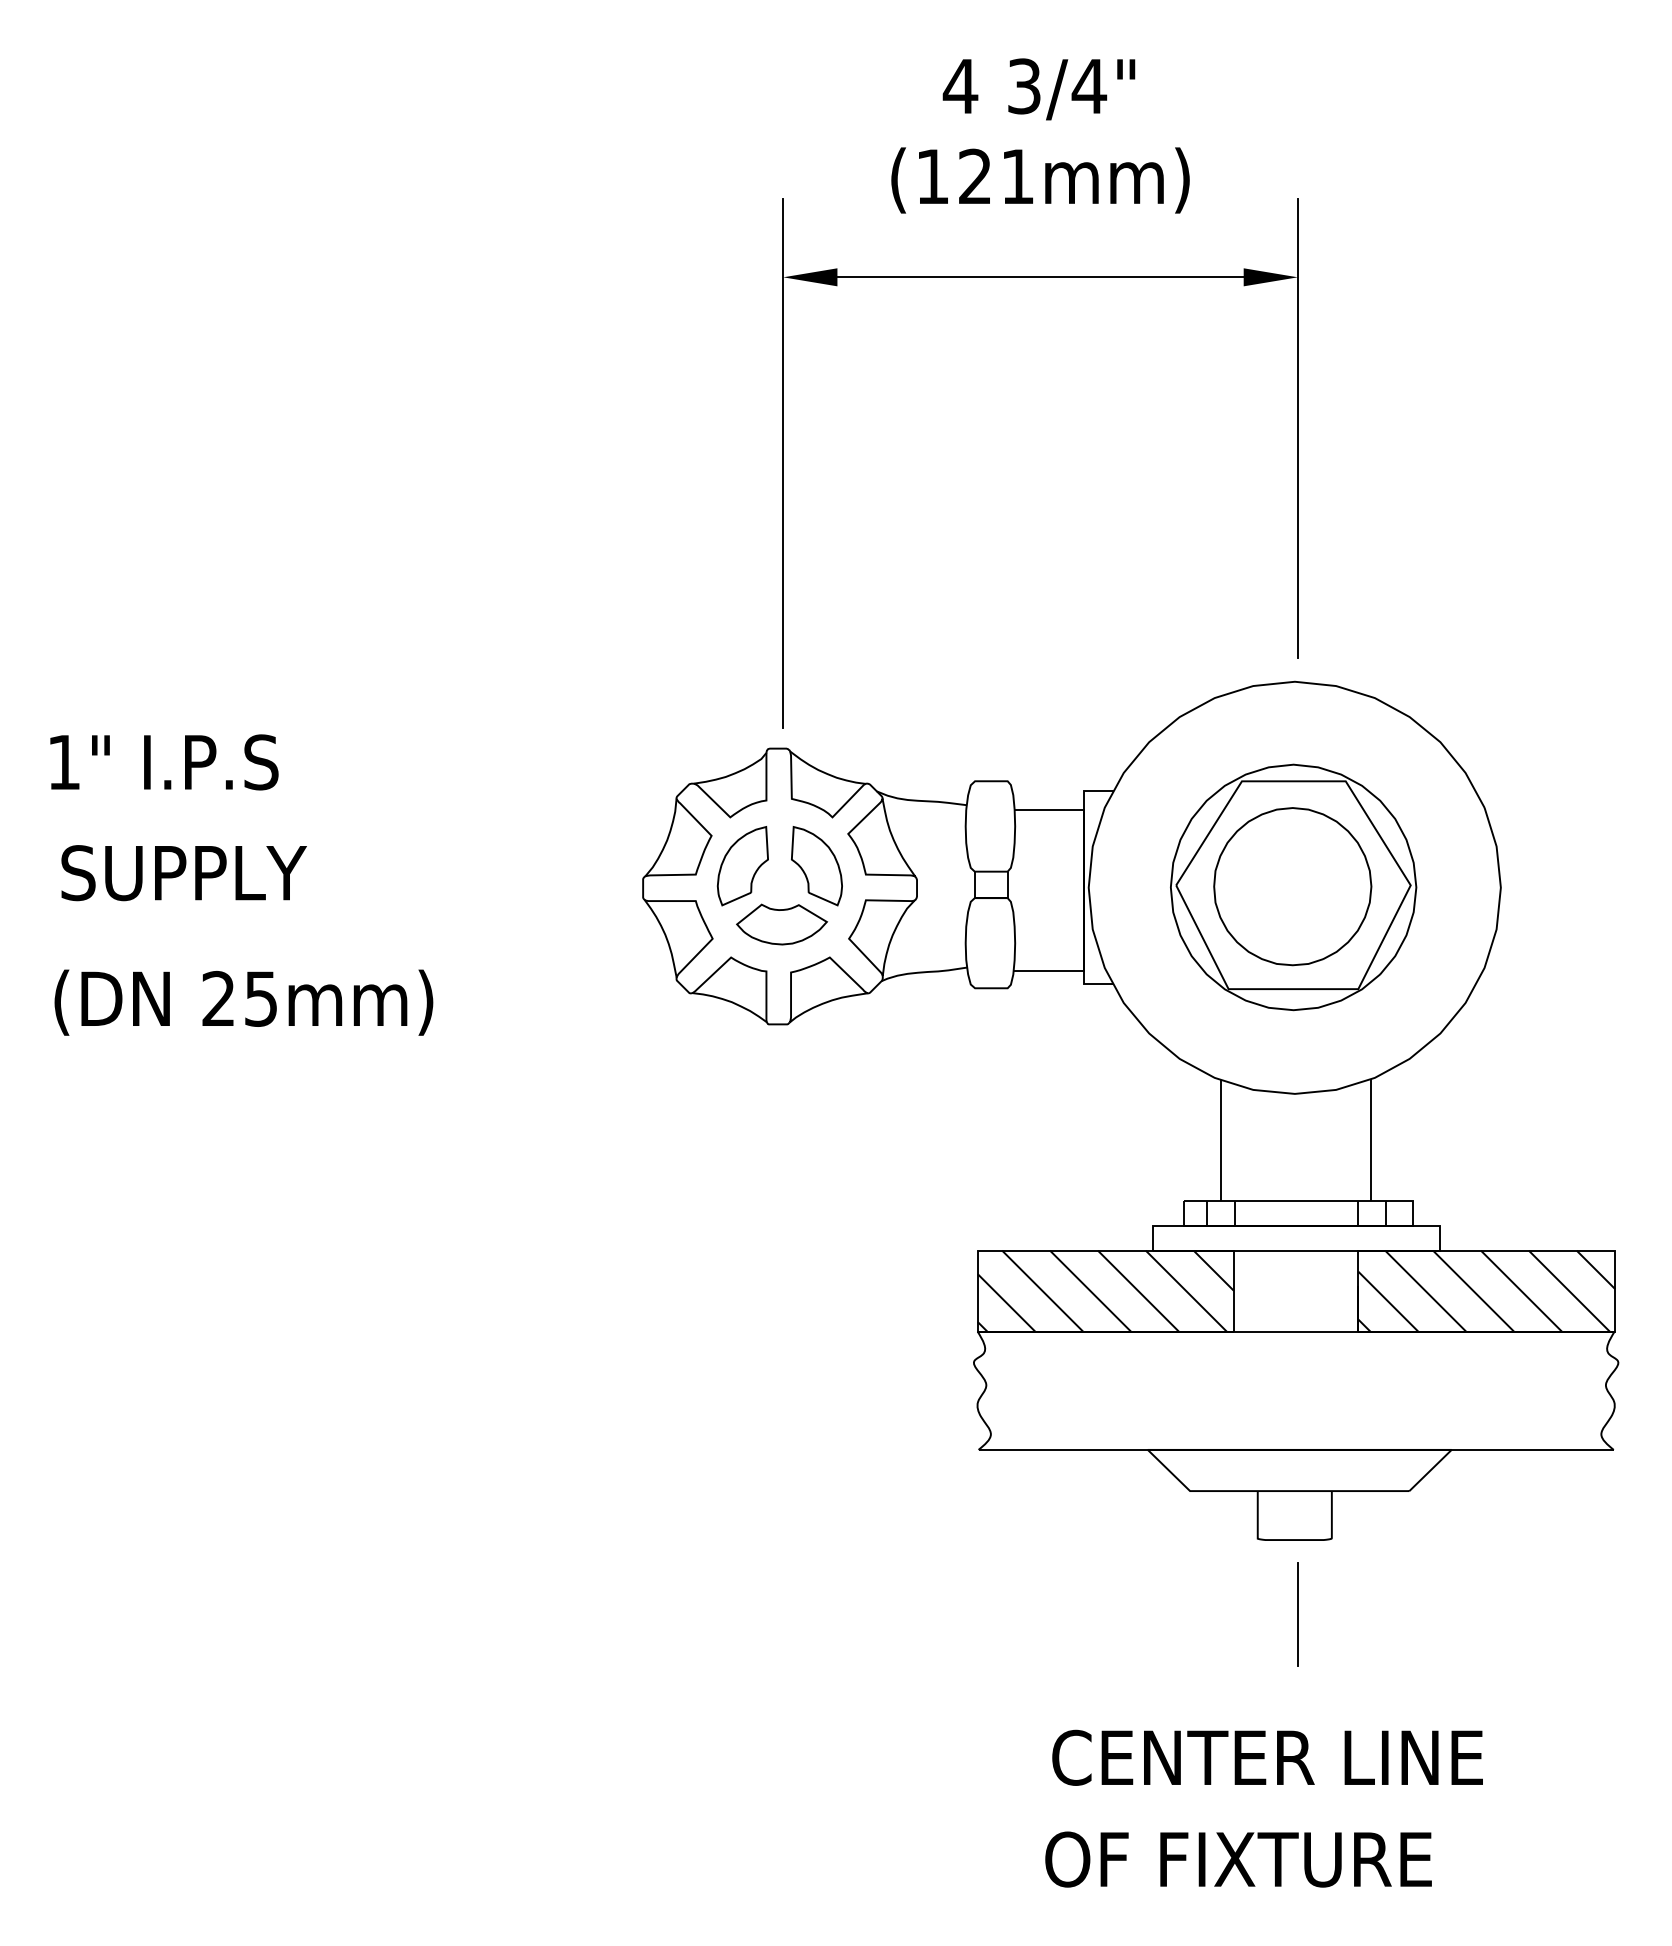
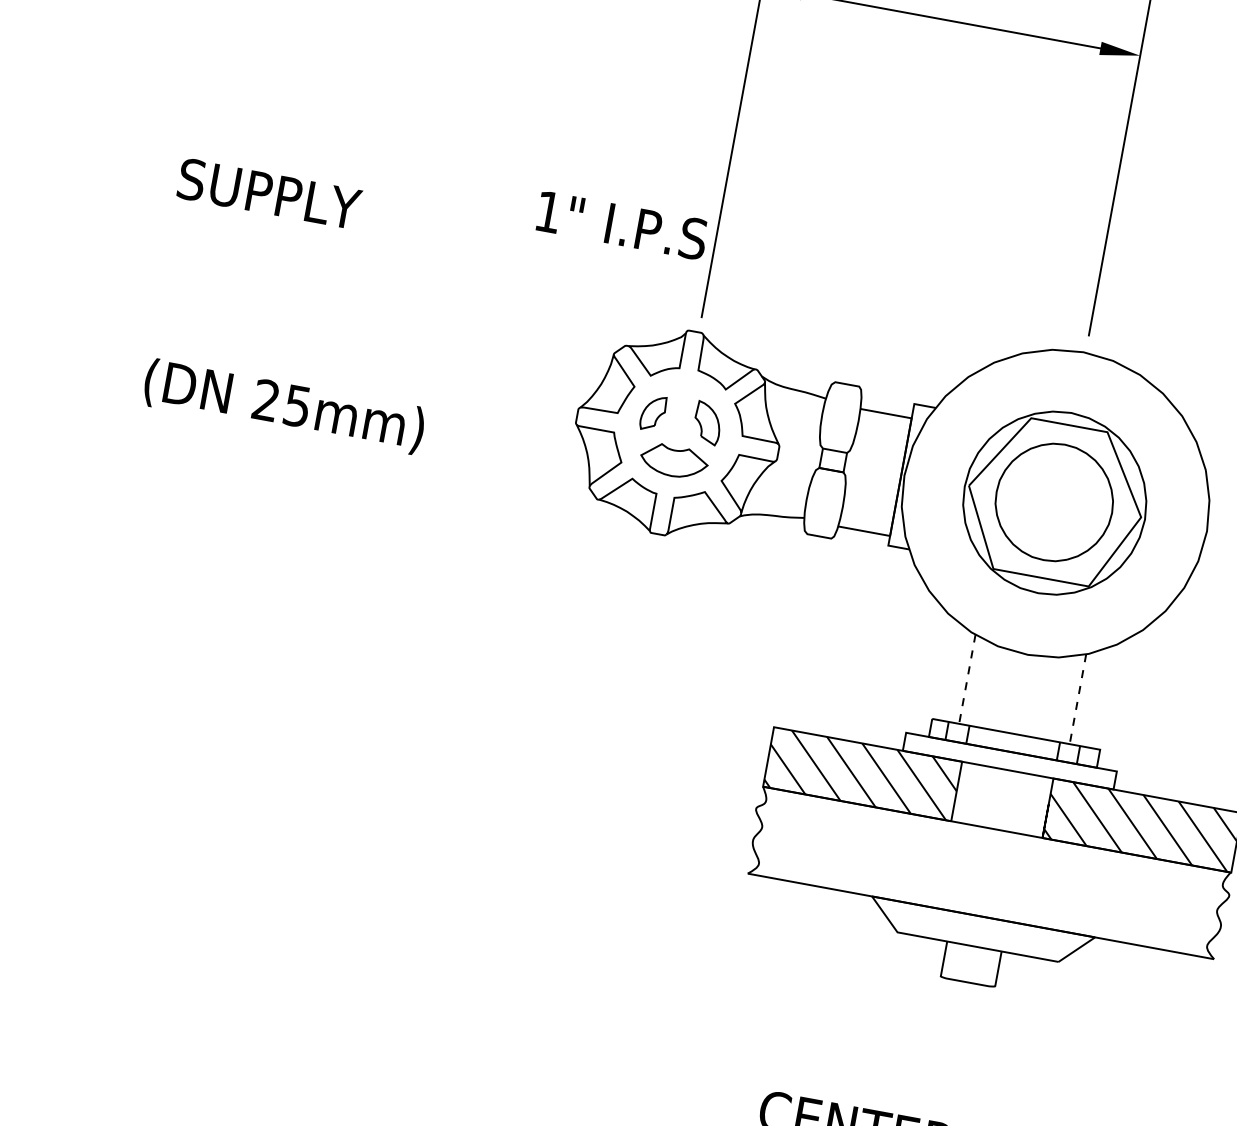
text: (164, 762) -> (622, 225), moved
part: (742, 866) -> (653, 413), size x0.6
part: (816, 866) -> (707, 423), size x0.7
text: (183, 873) -> (269, 194), moved
text: (243, 1002) -> (283, 406), moved
line: (1220, 1140) -> (967, 679), solid -> dashed
line: (1371, 1140) -> (1077, 699), solid -> dashed
line: (1297, 1614) -> (959, 1037), removed

